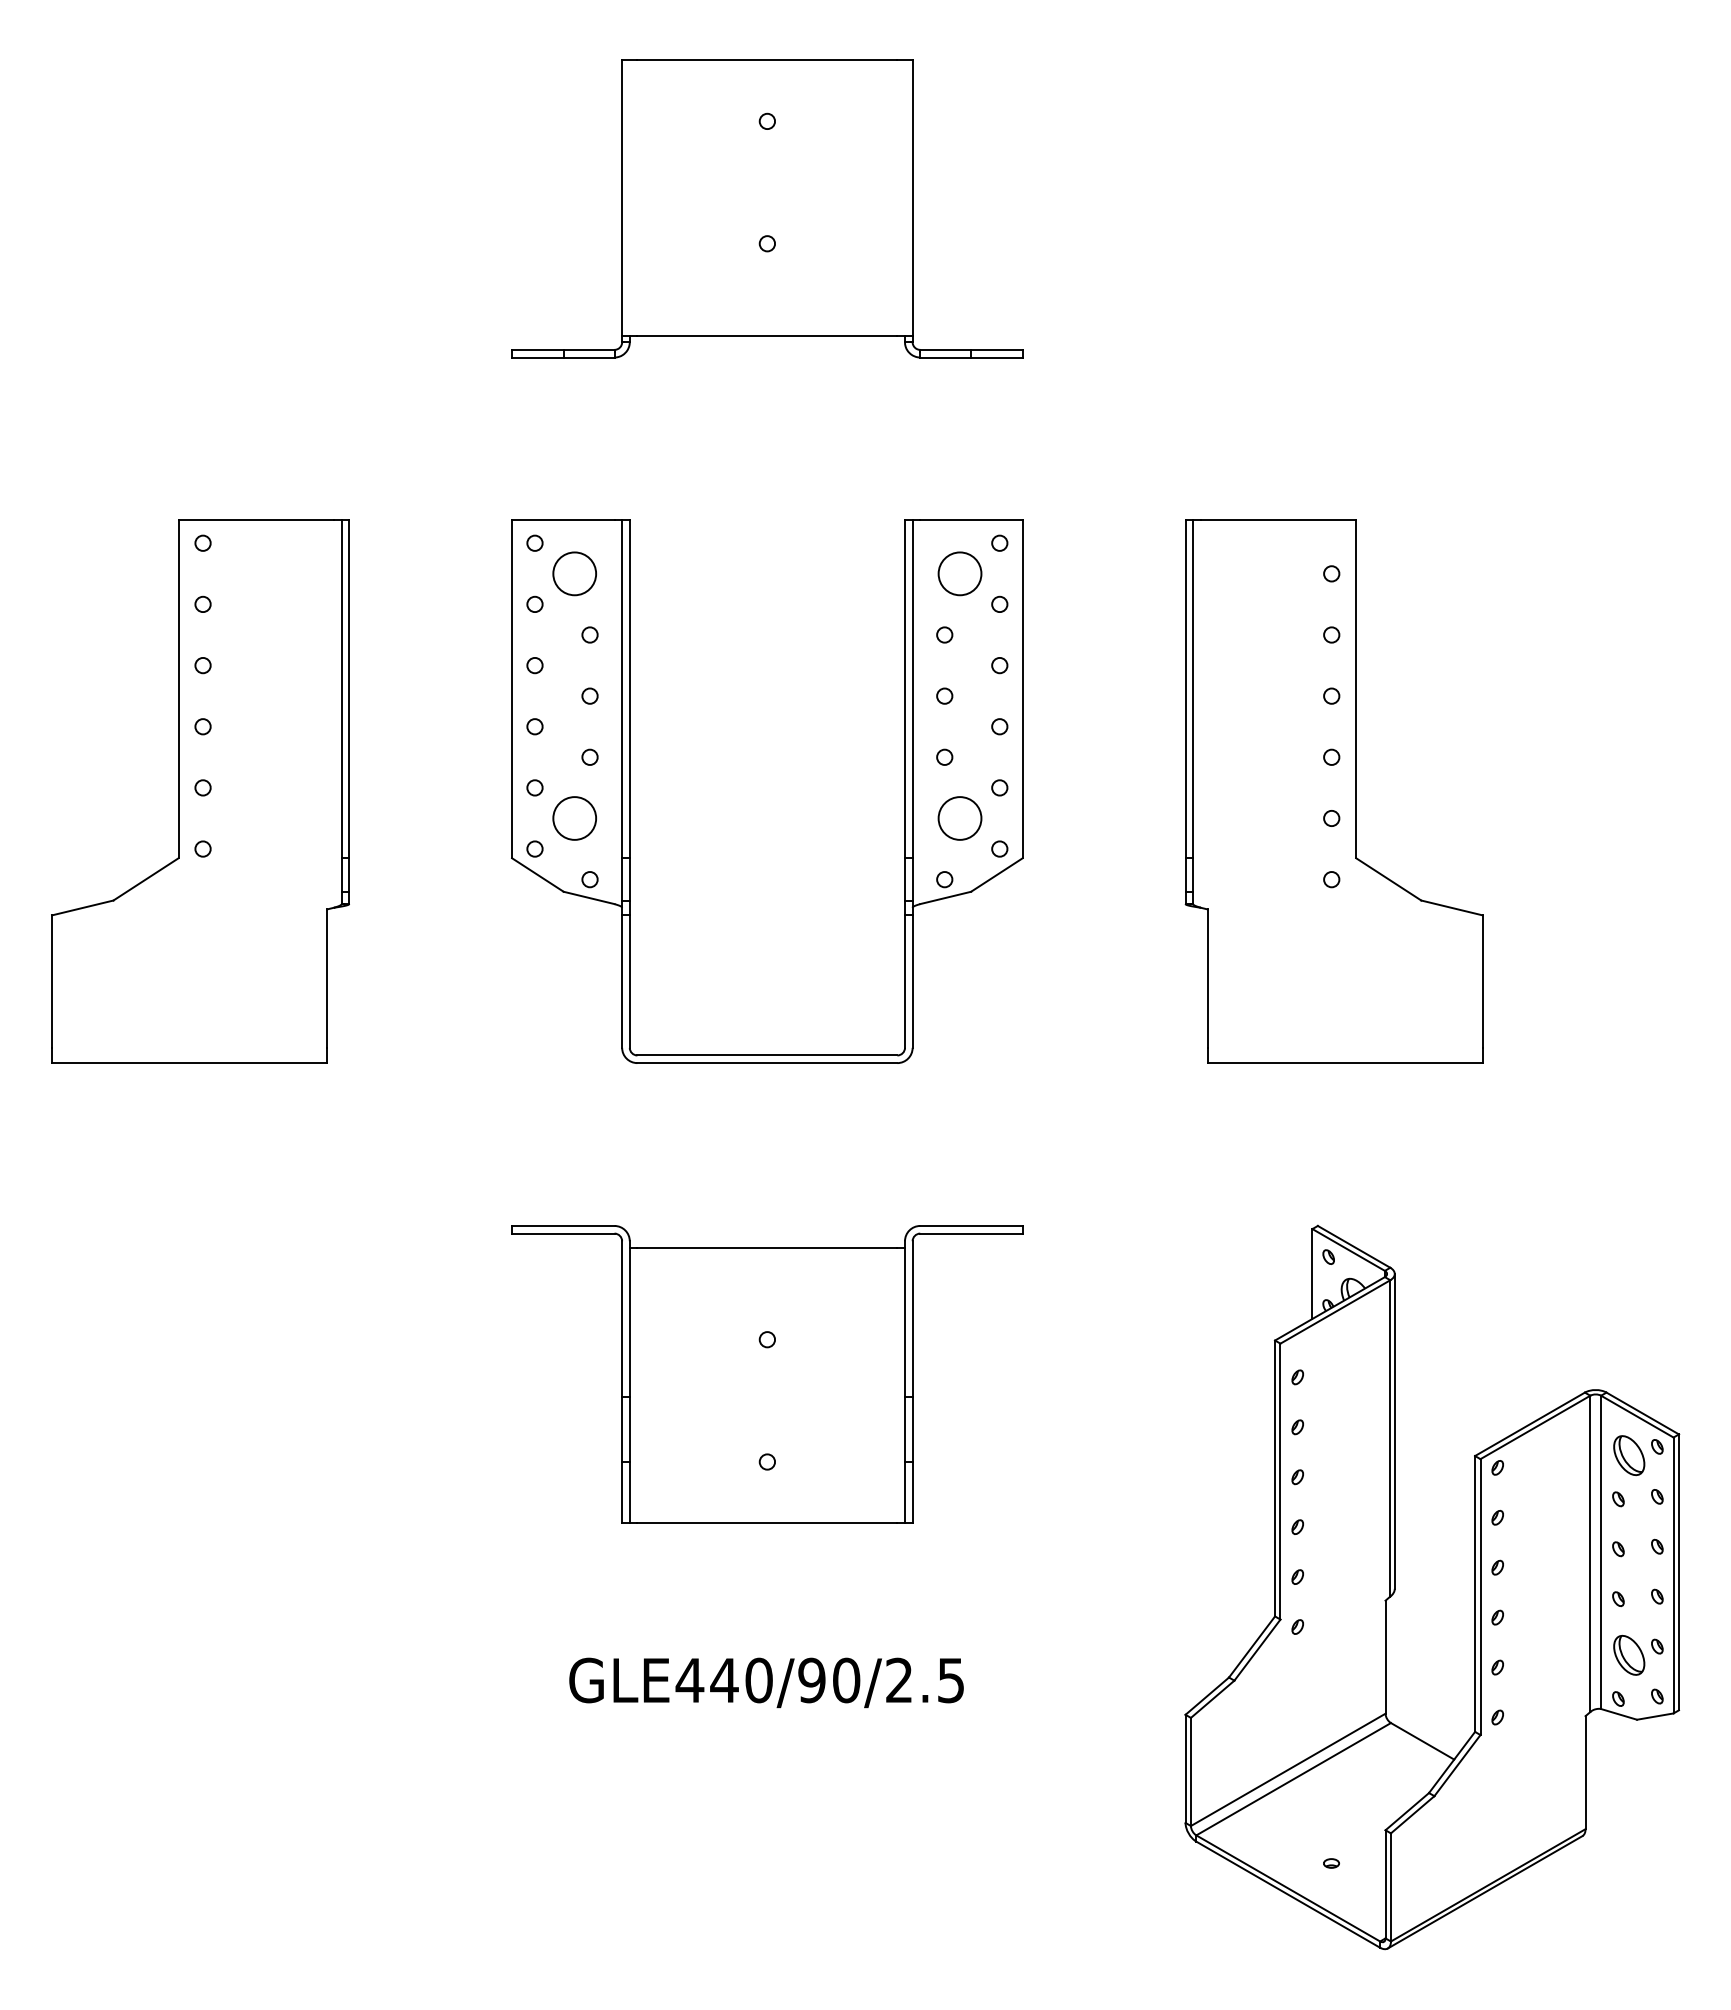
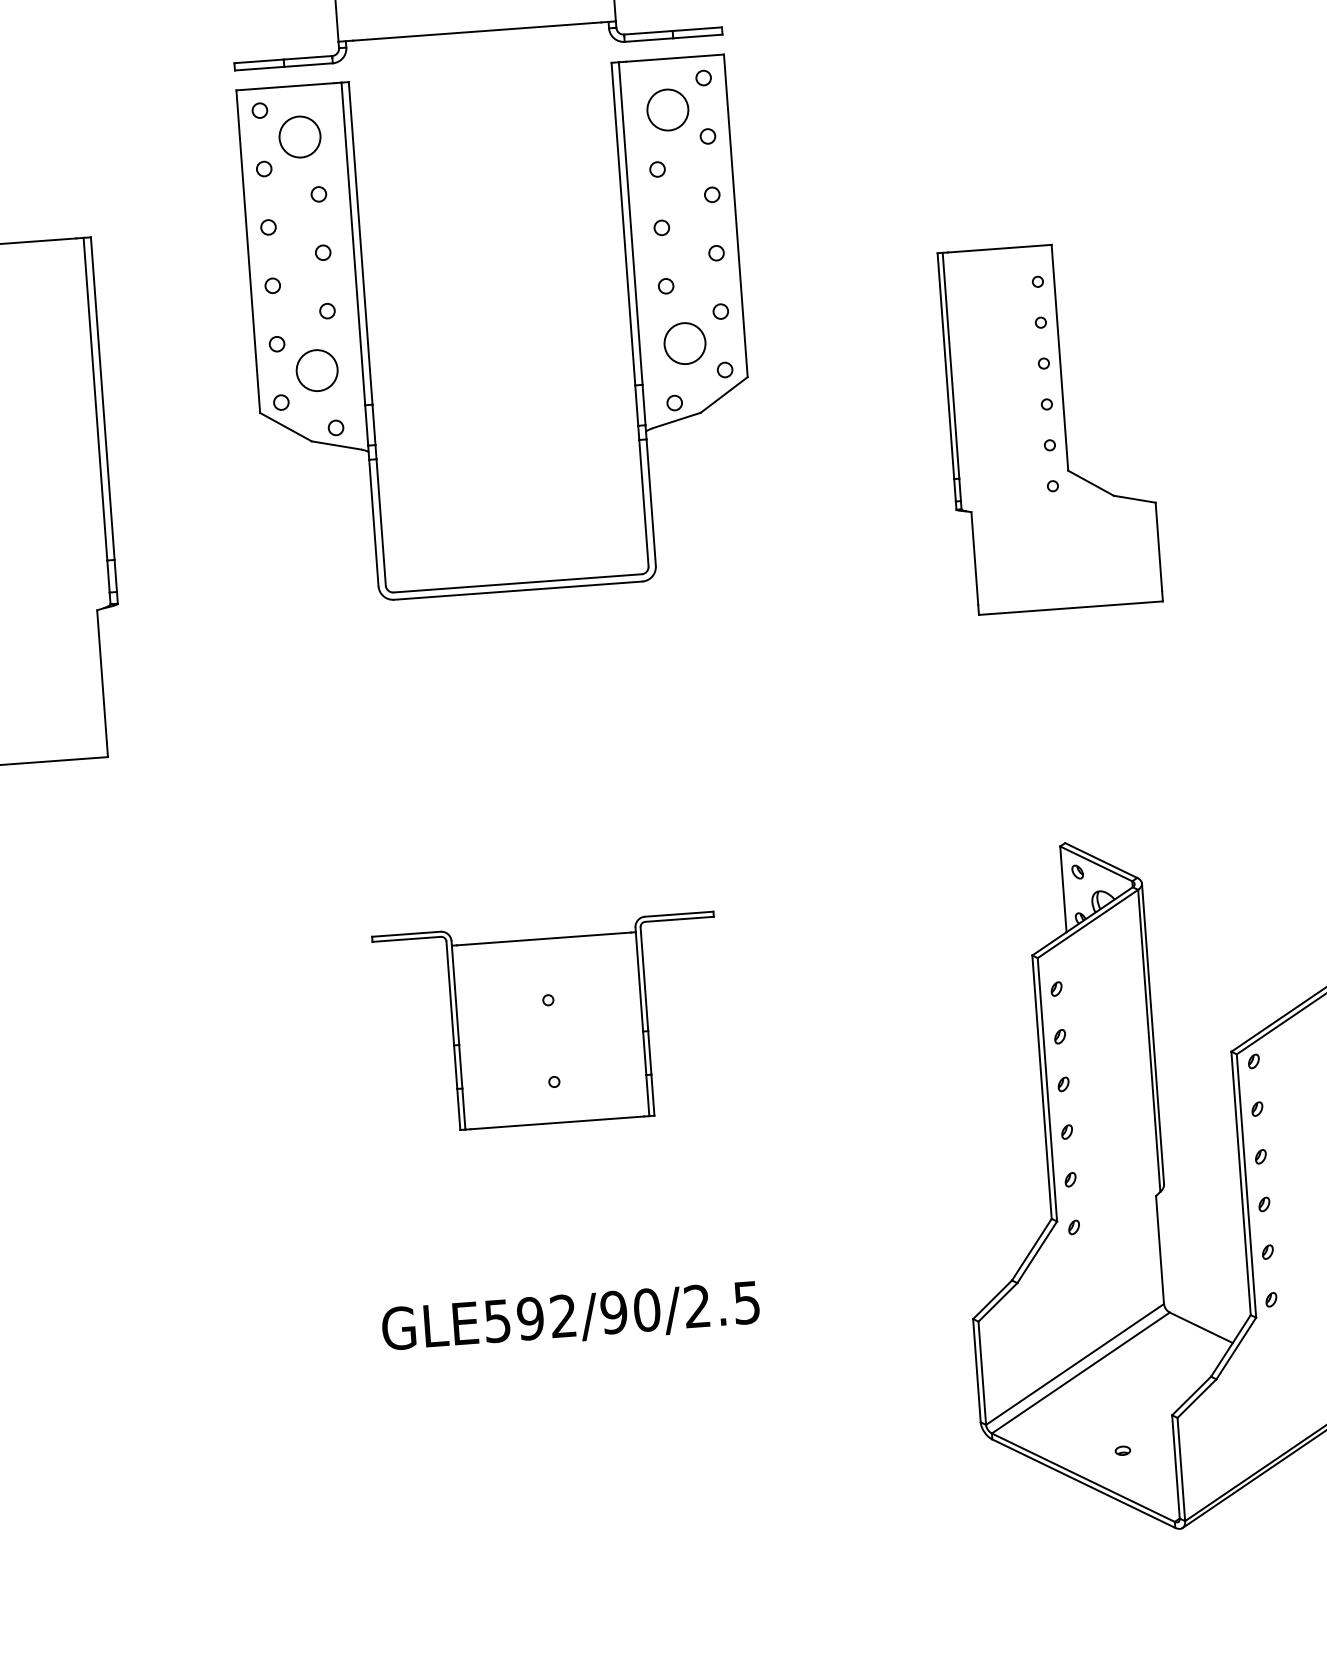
part: (630, 791) -> (368, 340), moved
part: (1333, 791) -> (1049, 427), size x0.7
part: (767, 1374) -> (550, 1023), size x0.7
text: (723, 1680) -> (529, 1318), GLE440/90/2.5 -> GLE592/90/2.5

